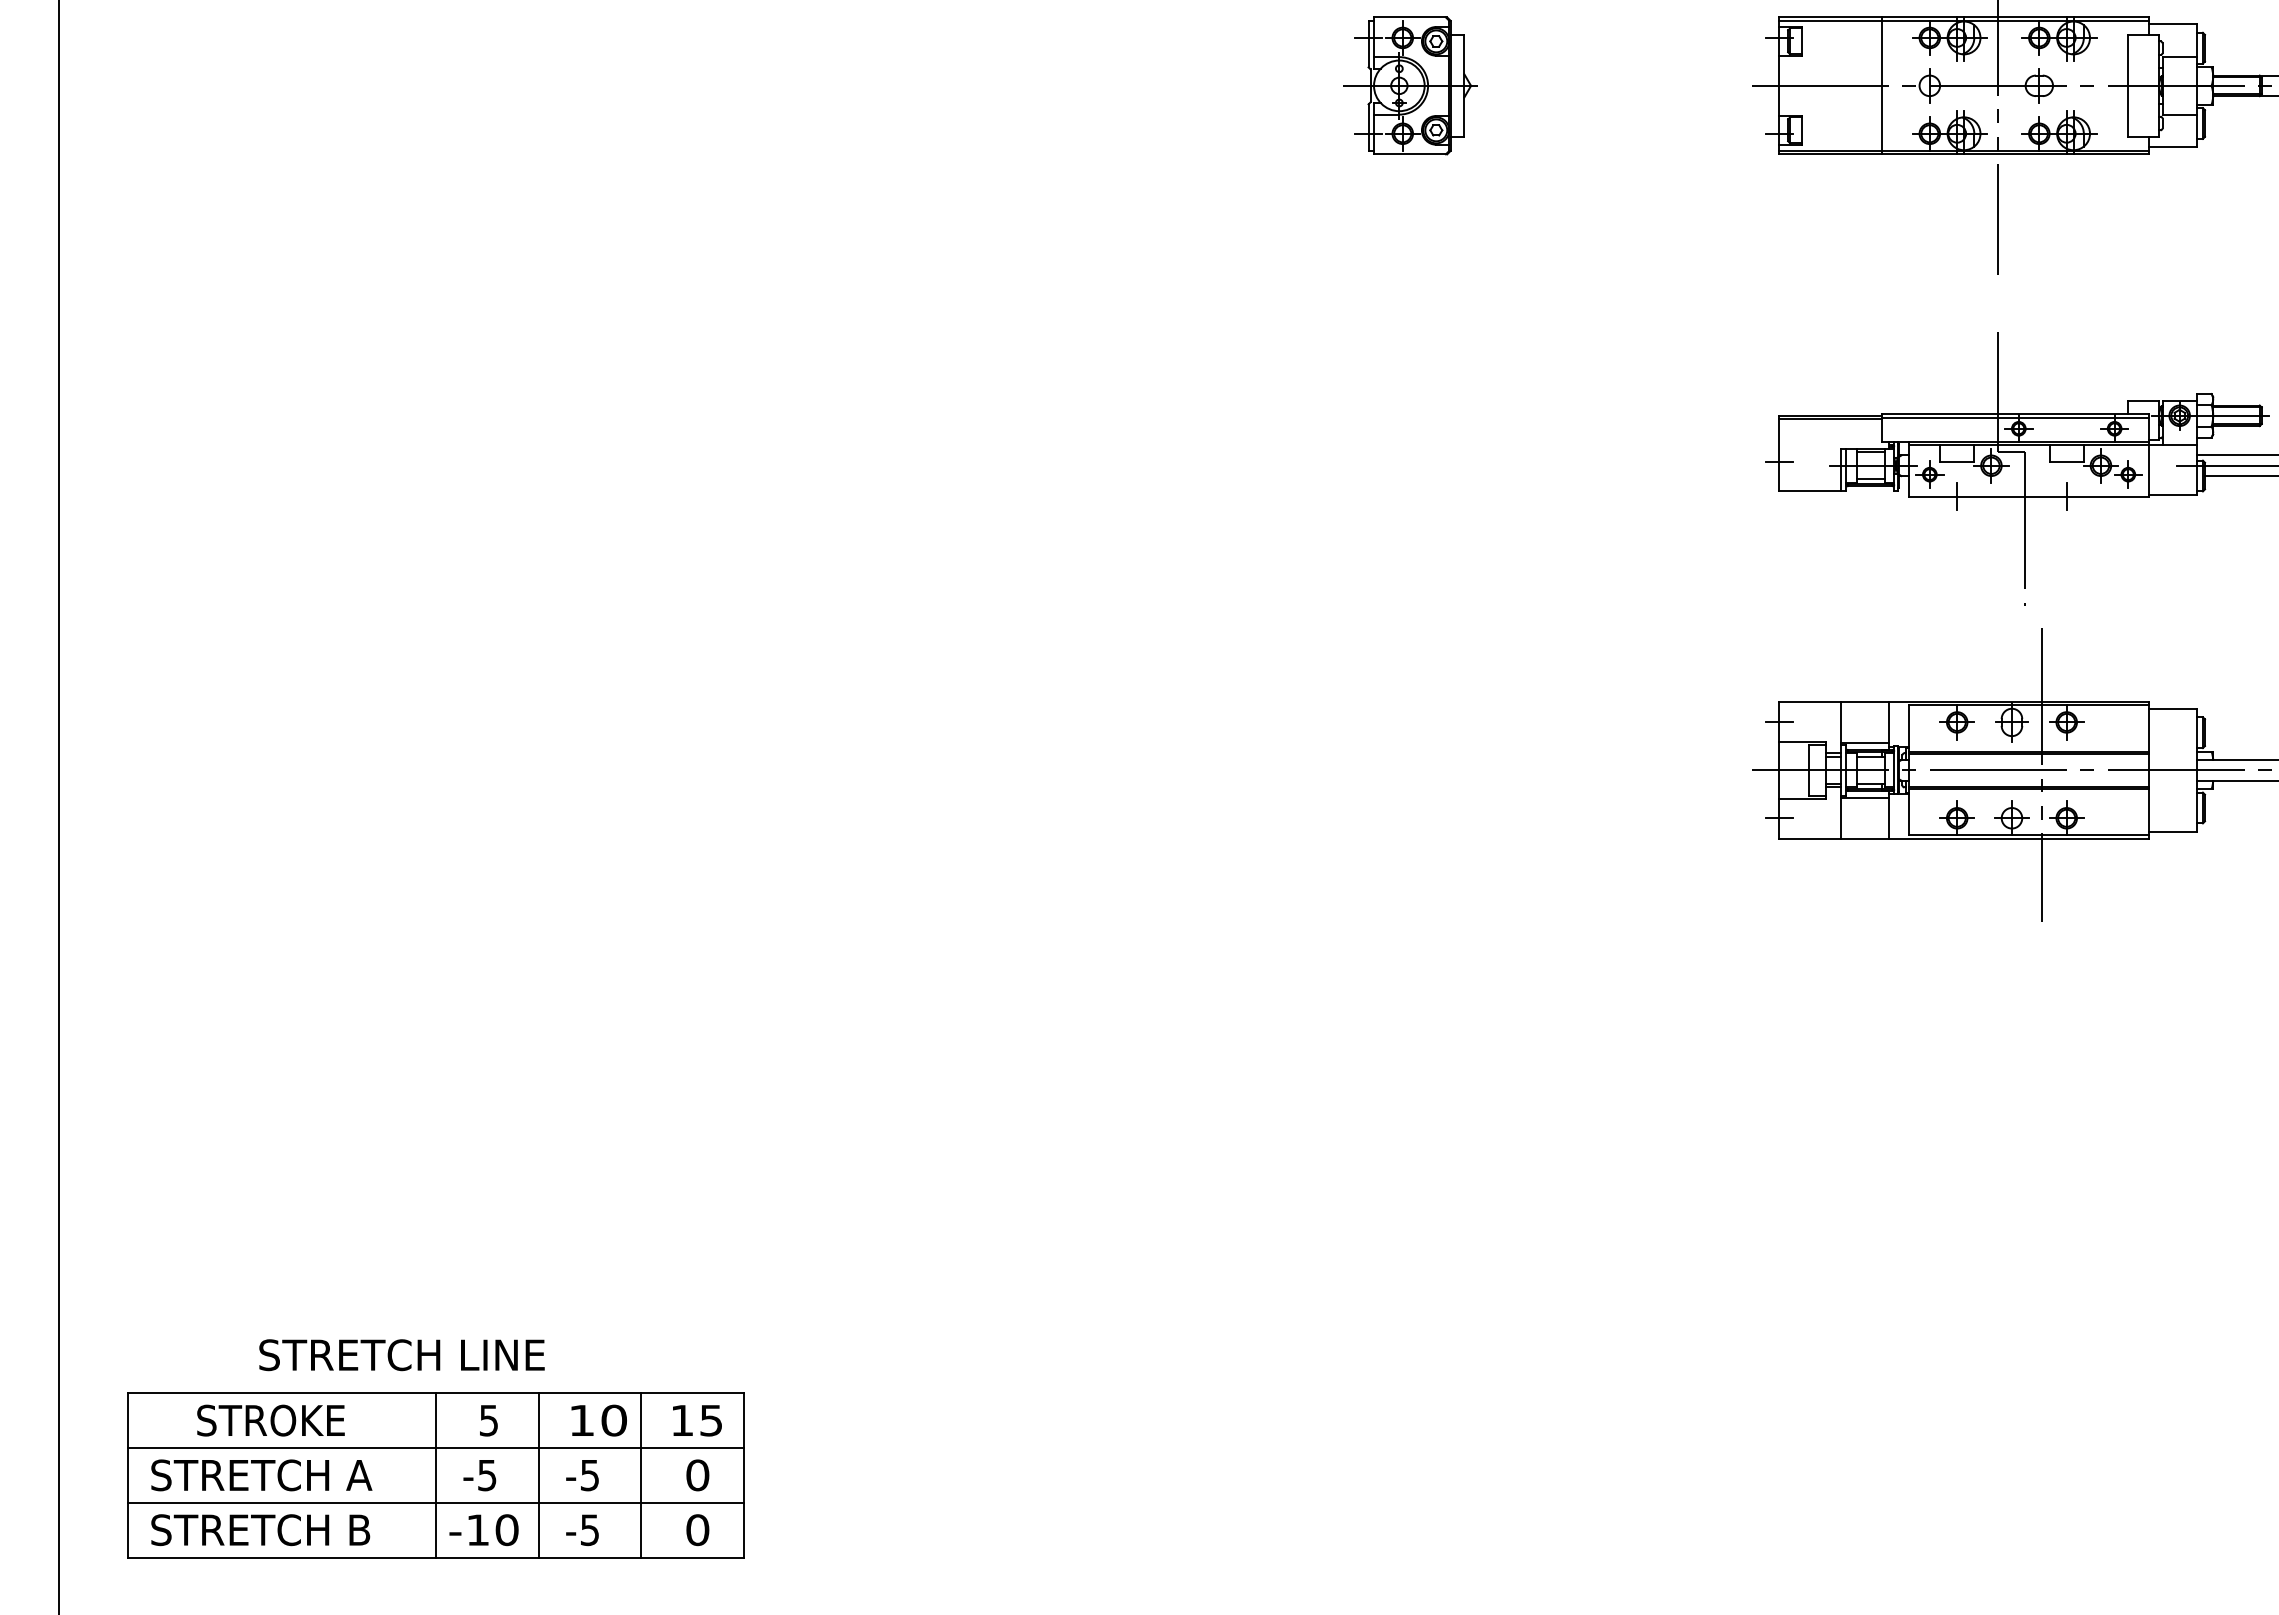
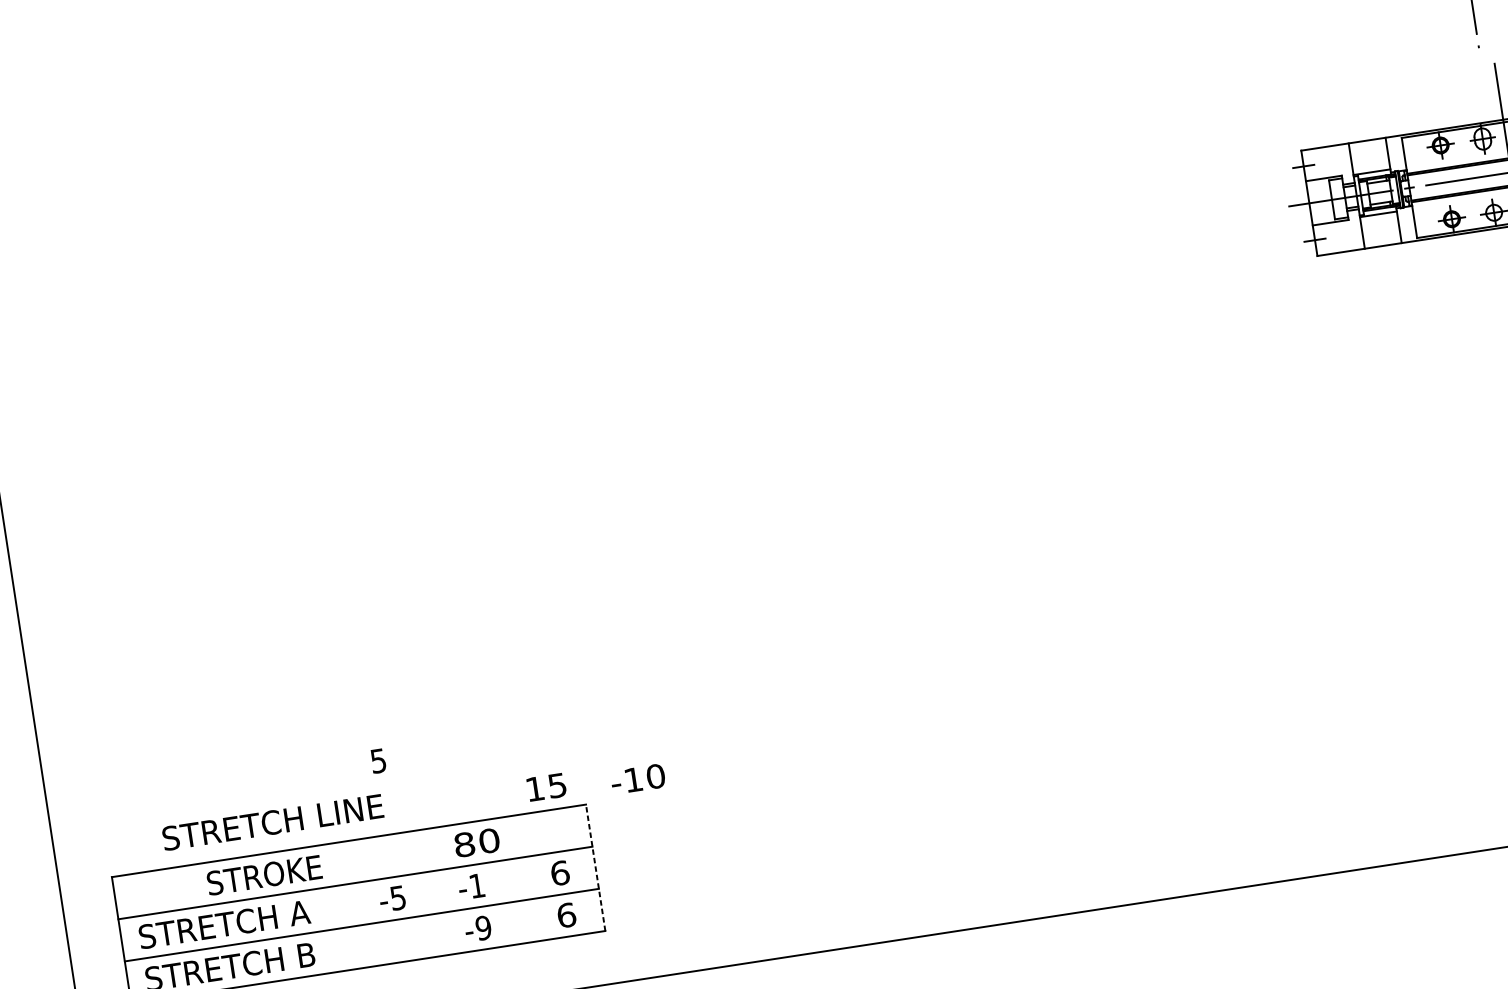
text: (401, 1355) -> (272, 822), moved
text: (270, 1420) -> (264, 875), moved
text: (488, 1420) -> (378, 760), moved
text: (581, 1420) -> (464, 844), 10 -> 80
text: (697, 1420) -> (546, 787), moved
line: (743, 1474) -> (595, 867), solid -> dashed
line: (435, 1475) -> (358, 904), removed
line: (538, 1475) -> (437, 892), removed
text: (589, 1475) -> (476, 886), -5 -> -1
line: (641, 1475) -> (516, 879), removed
text: (697, 1475) -> (559, 873), 0 -> 6
text: (589, 1529) -> (483, 927), -5 -> -9
text: (697, 1529) -> (566, 914), 0 -> 6
text: (483, 1530) -> (637, 779), moved

